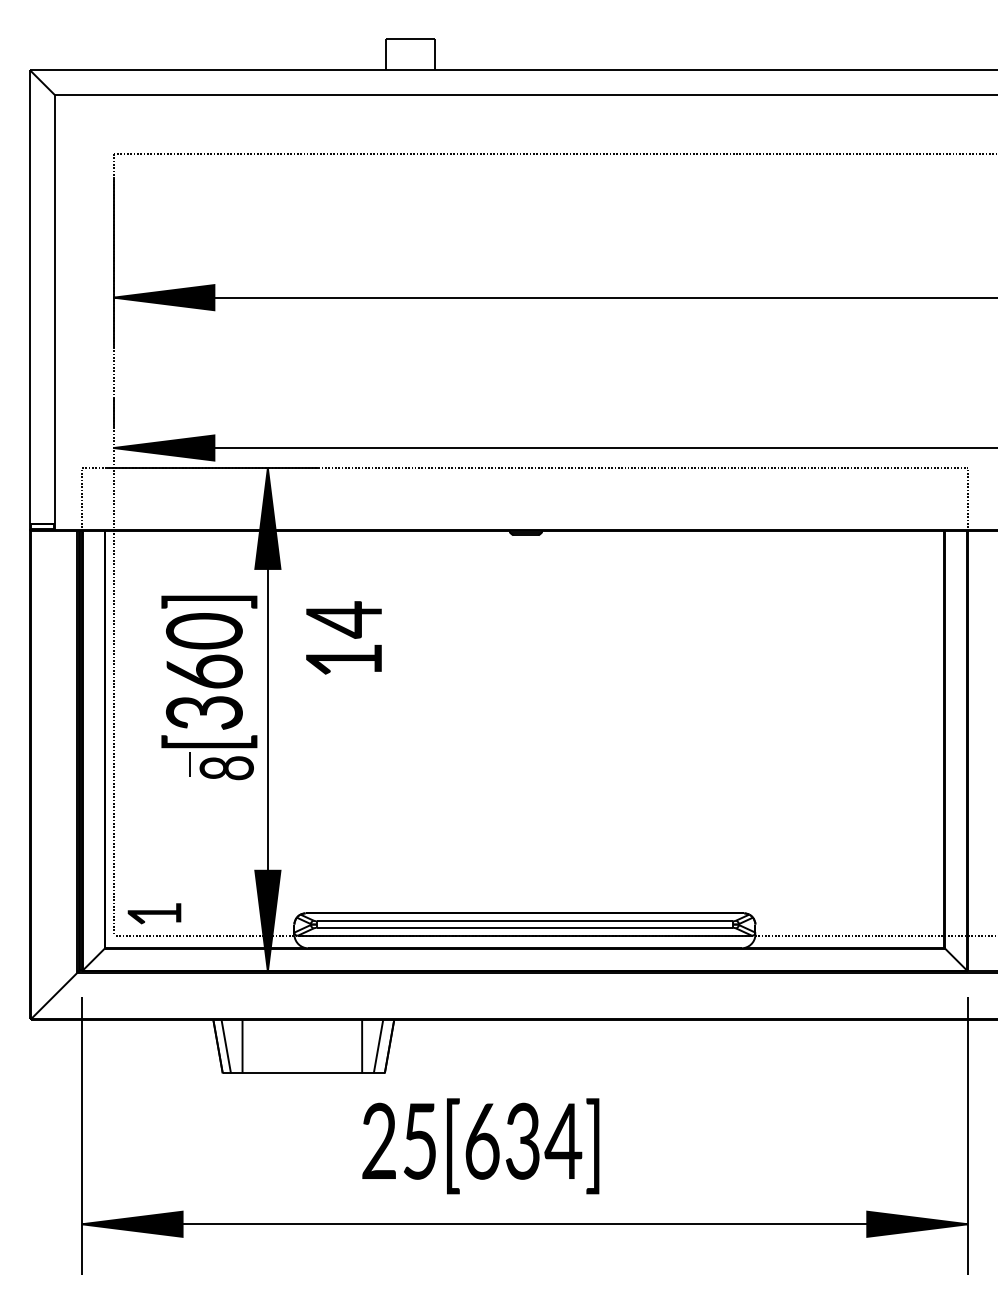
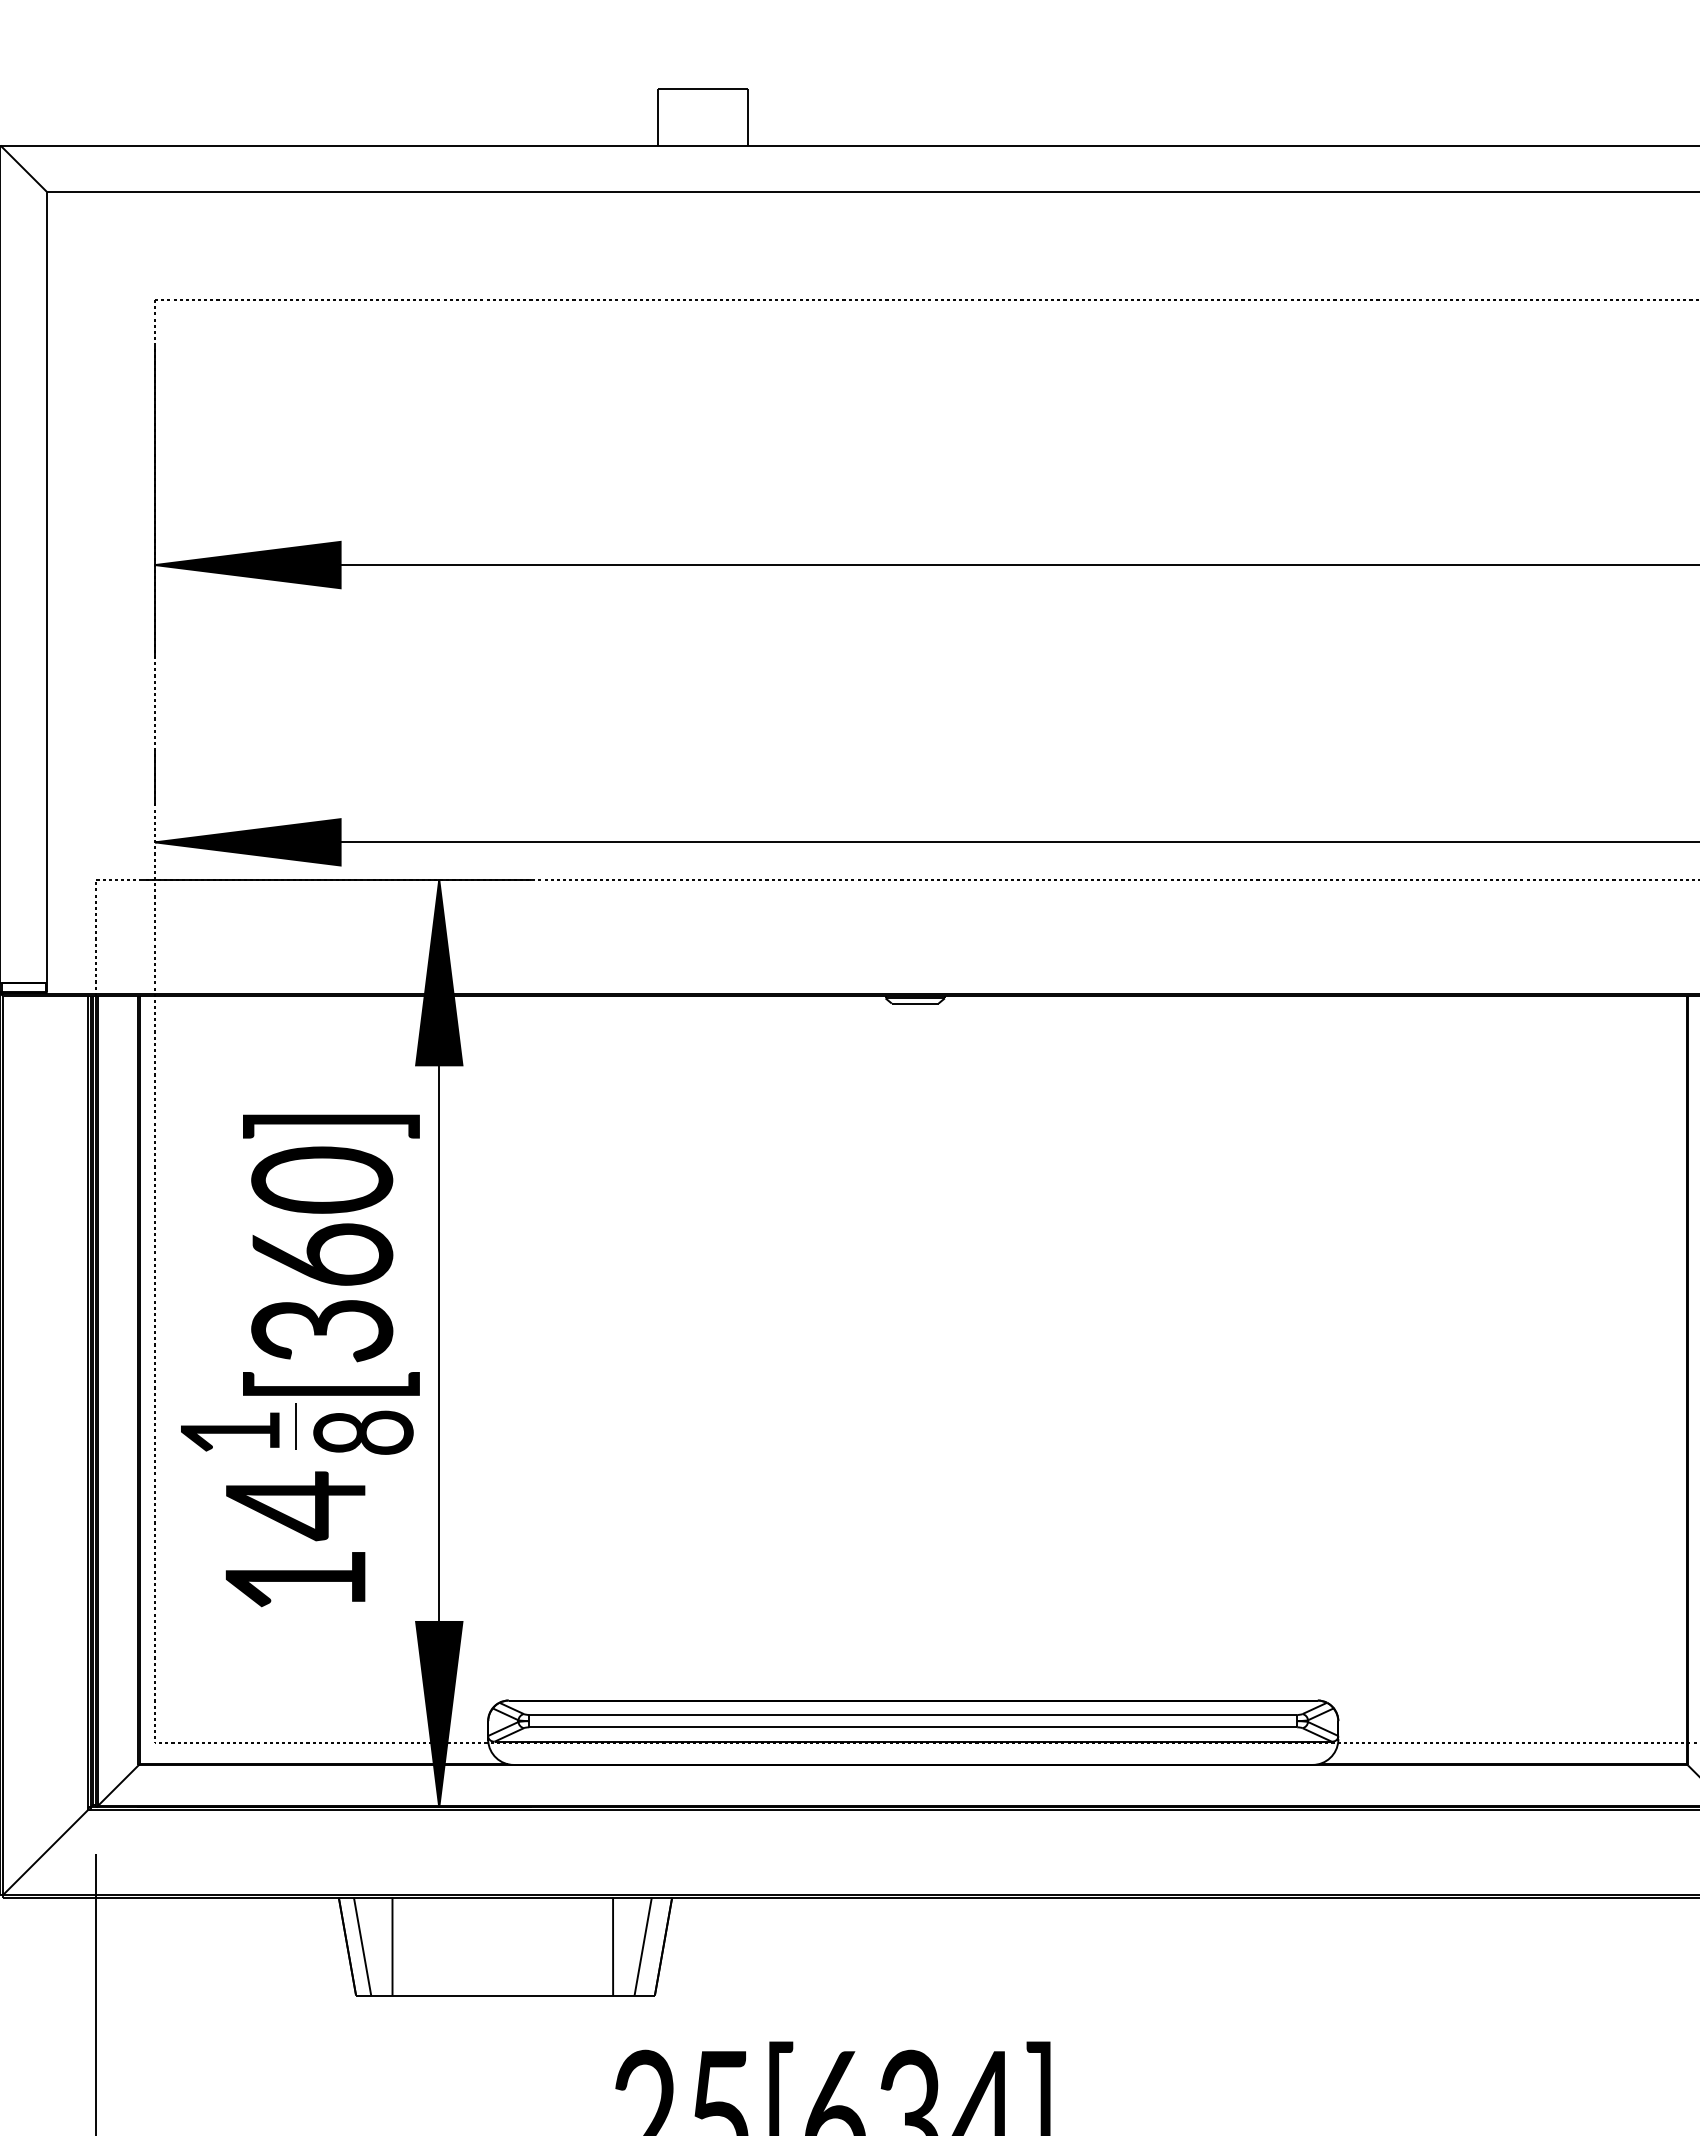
text: (343, 637) -> (294, 1538), moved
text: (154, 913) -> (230, 1431), moved

